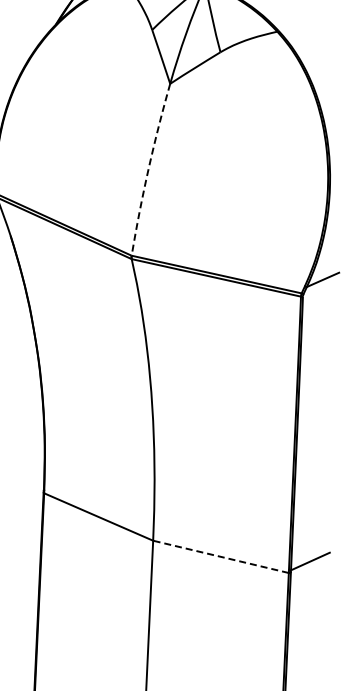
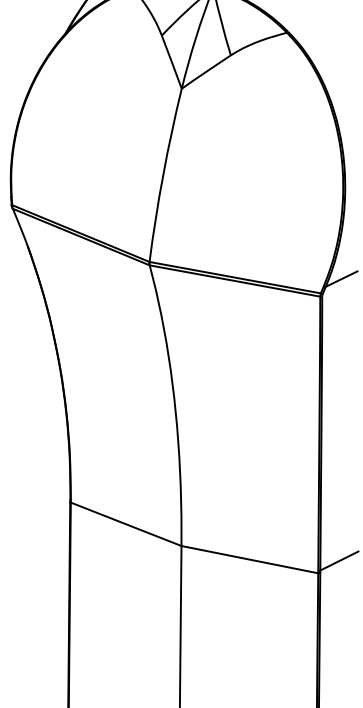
arc: (148, 168) -> (163, 174), dashed -> solid
line: (220, 556) -> (249, 559), dashed -> solid

